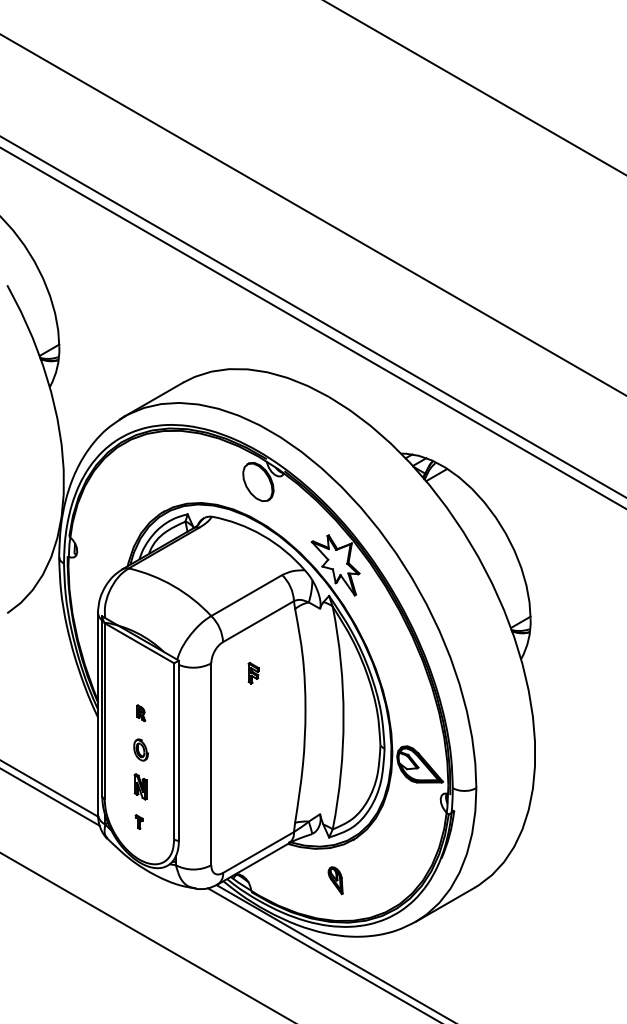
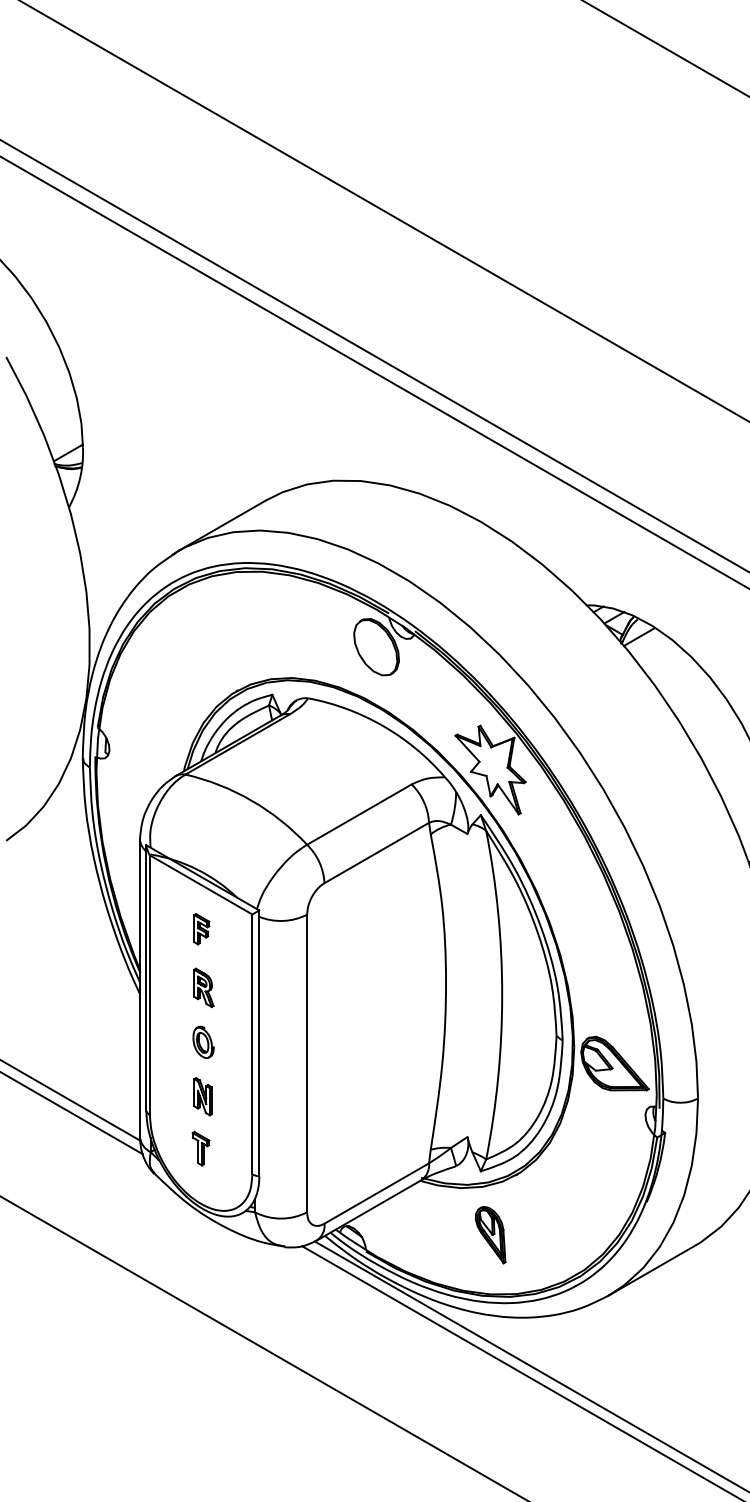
part: (253, 673) -> (201, 929), moved
part: (140, 713) -> (202, 988), size x1.67
part: (138, 821) -> (199, 1147), size x1.67
part: (335, 880) -> (490, 1234), size x1.43

